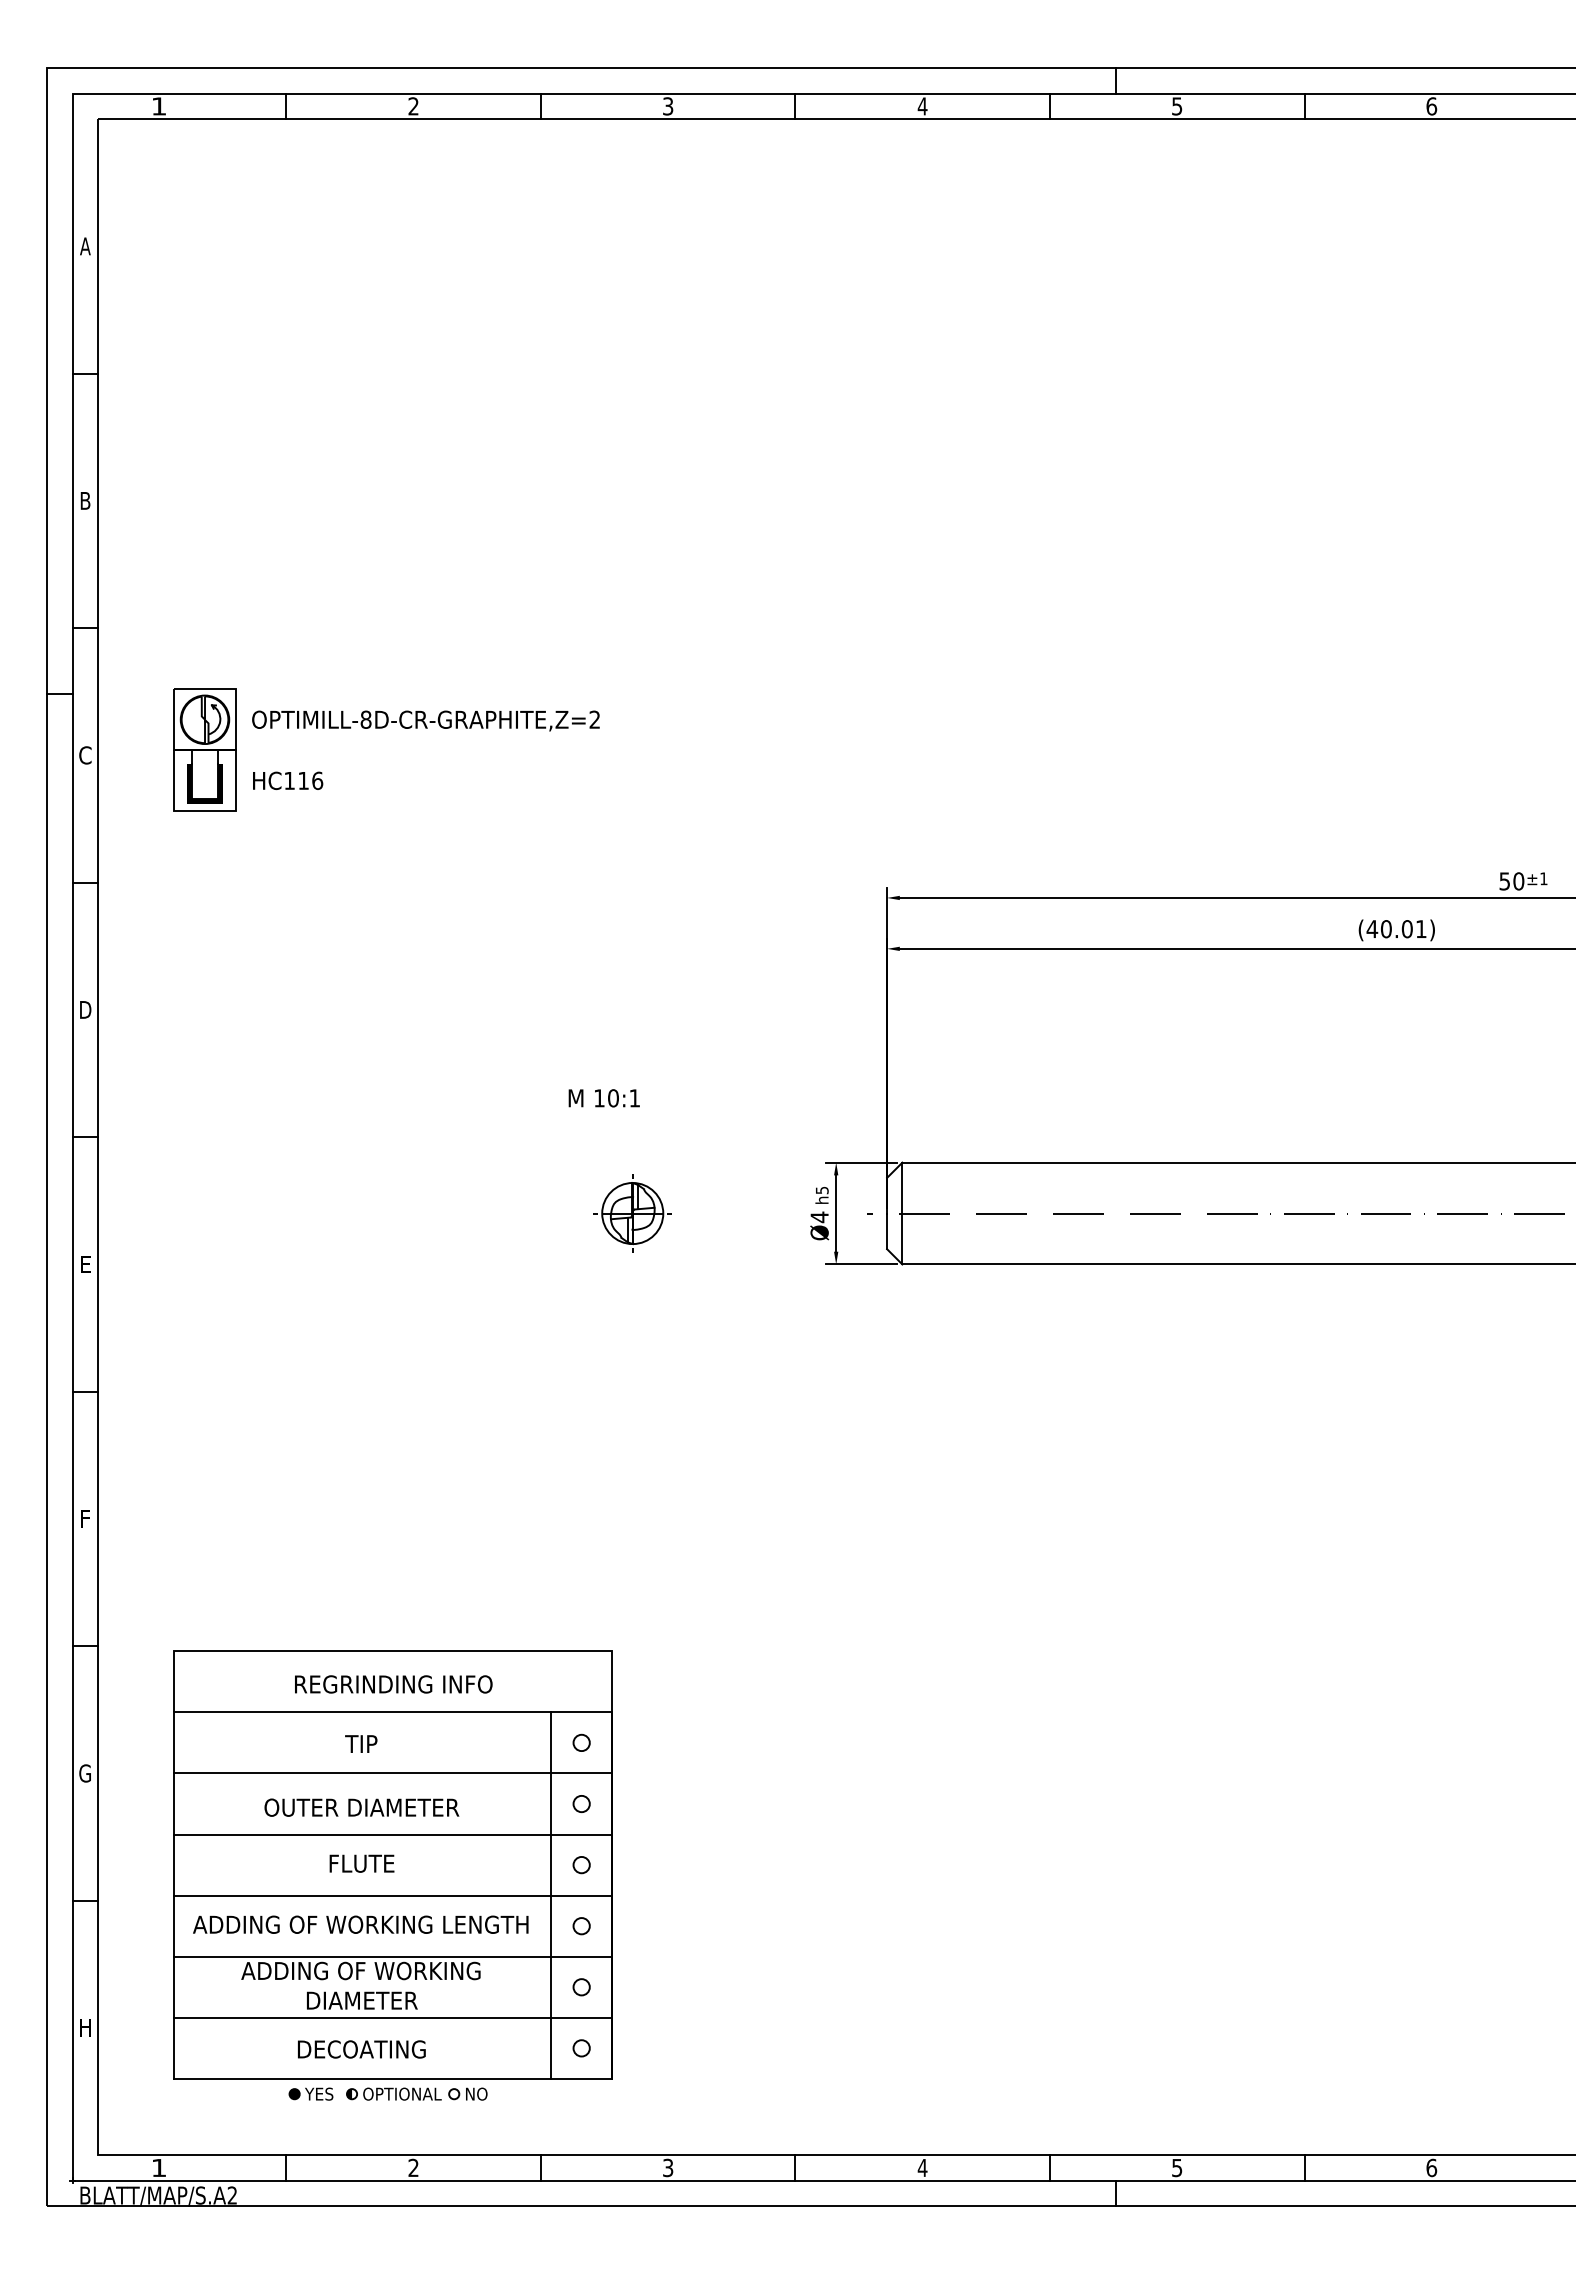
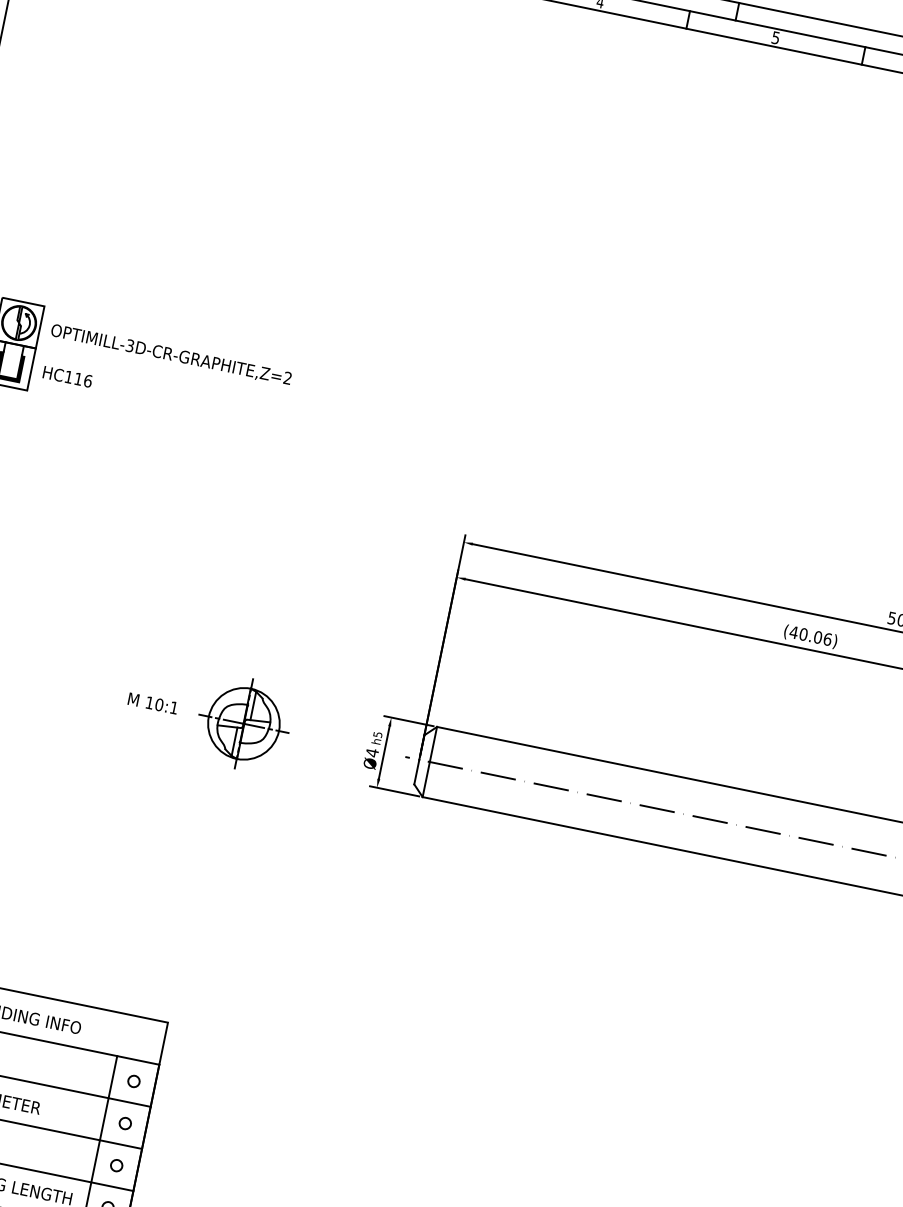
text: (365, 719) -> (129, 345), OPTIMILL-8D-CR-GRAPHITE,Z=2 -> OPTIMILL-3D-CR-GRAPHITE,Z=2
text: (1421, 929) -> (827, 639), (40.01) -> (40.06)
text: (603, 1098) -> (152, 703), moved
part: (632, 1213) -> (243, 723), size x1.67

